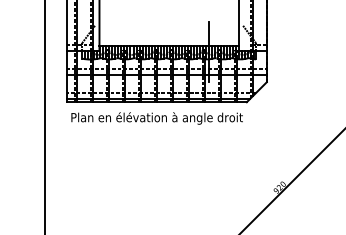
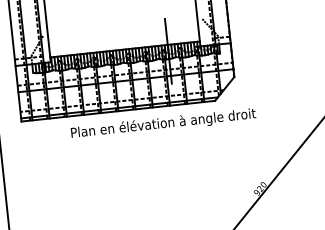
text: (156, 118) -> (162, 124), moved

